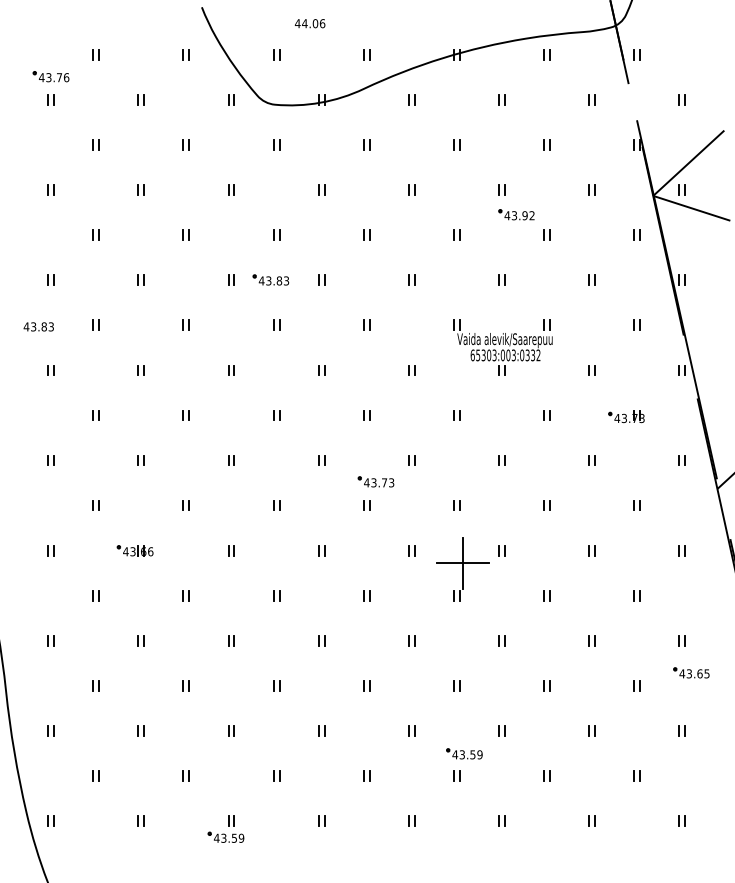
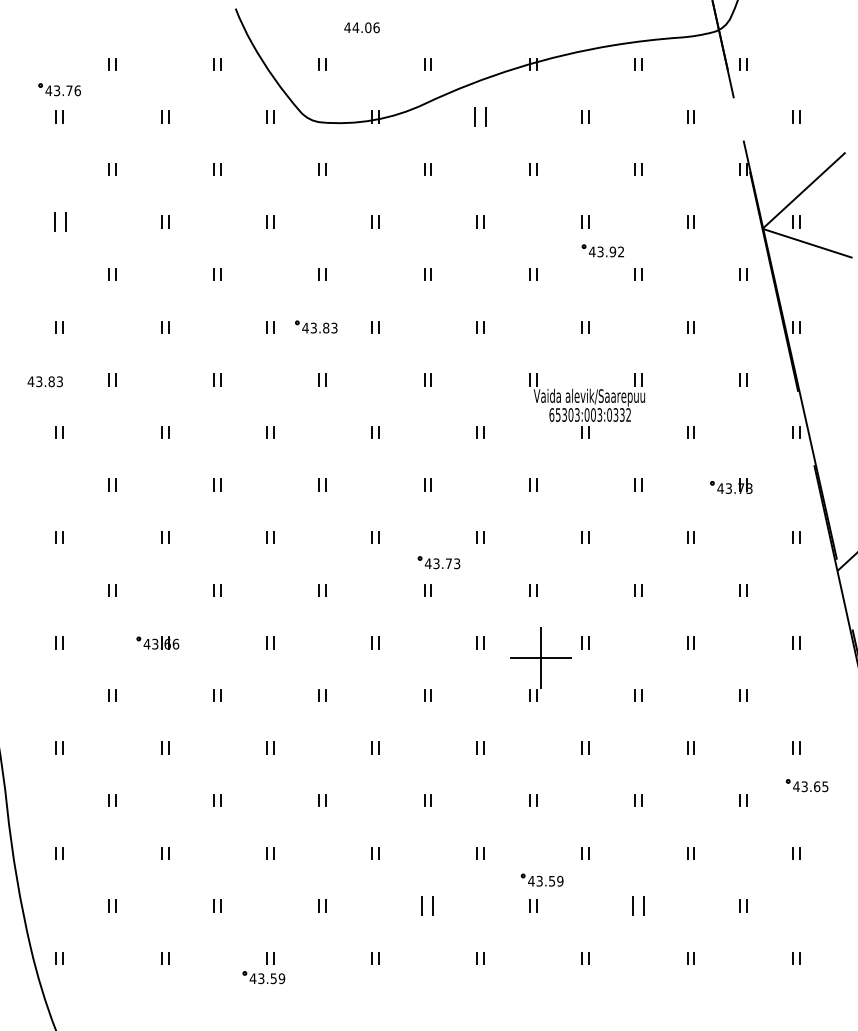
part: (411, 99) -> (480, 116), size x1.6
part: (50, 189) -> (58, 221), size x1.6
part: (366, 775) -> (427, 905), size x1.6
part: (546, 775) -> (637, 905), size x1.6

